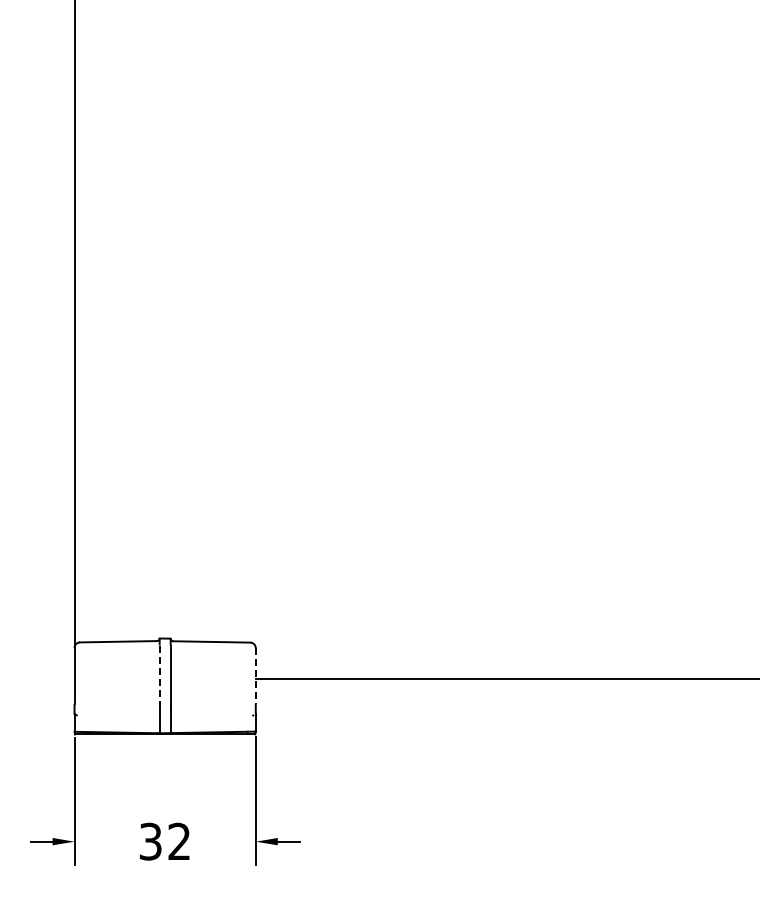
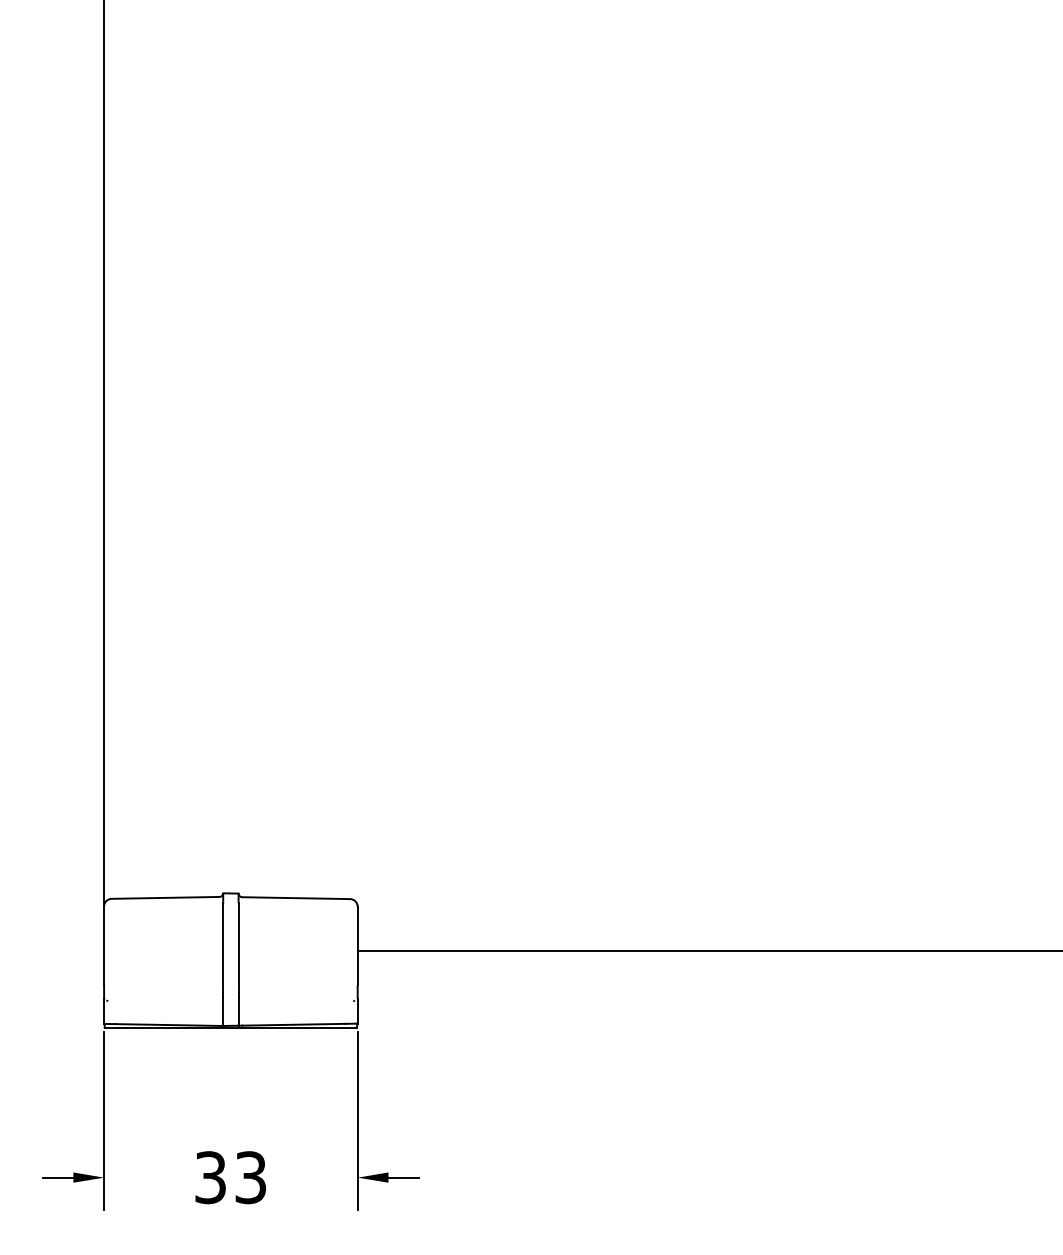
line: (255, 676) -> (357, 946), dashed -> solid
line: (159, 677) -> (222, 947), dashed -> solid
text: (179, 841) -> (250, 1177), 32 -> 33

